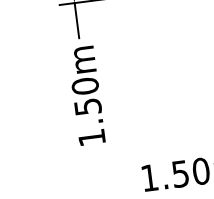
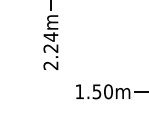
text: (87, 112) -> (50, 51), 1.50m -> 2.24m

